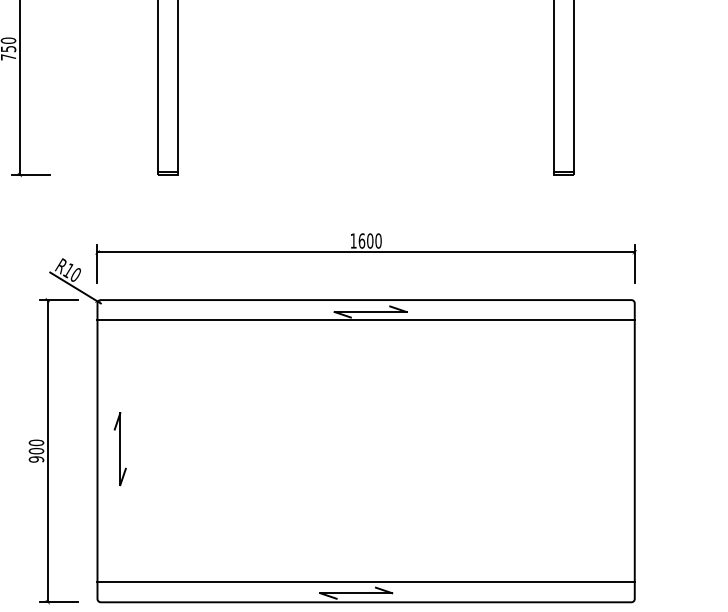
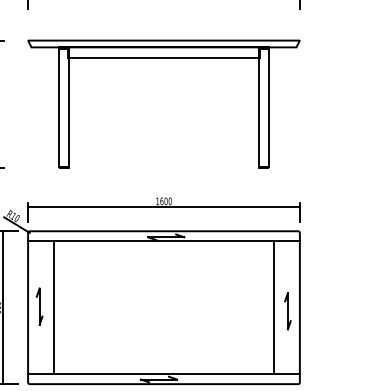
line: (147, 450) -> (53, 307), added
line: (584, 450) -> (274, 307), added
part: (610, 458) -> (287, 311), added

